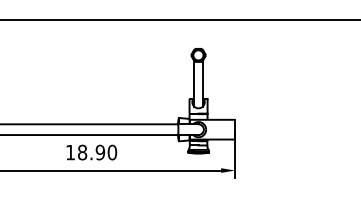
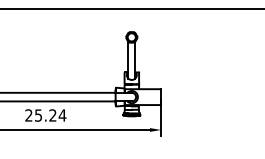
text: (91, 152) -> (45, 115), 18.90 -> 25.24

